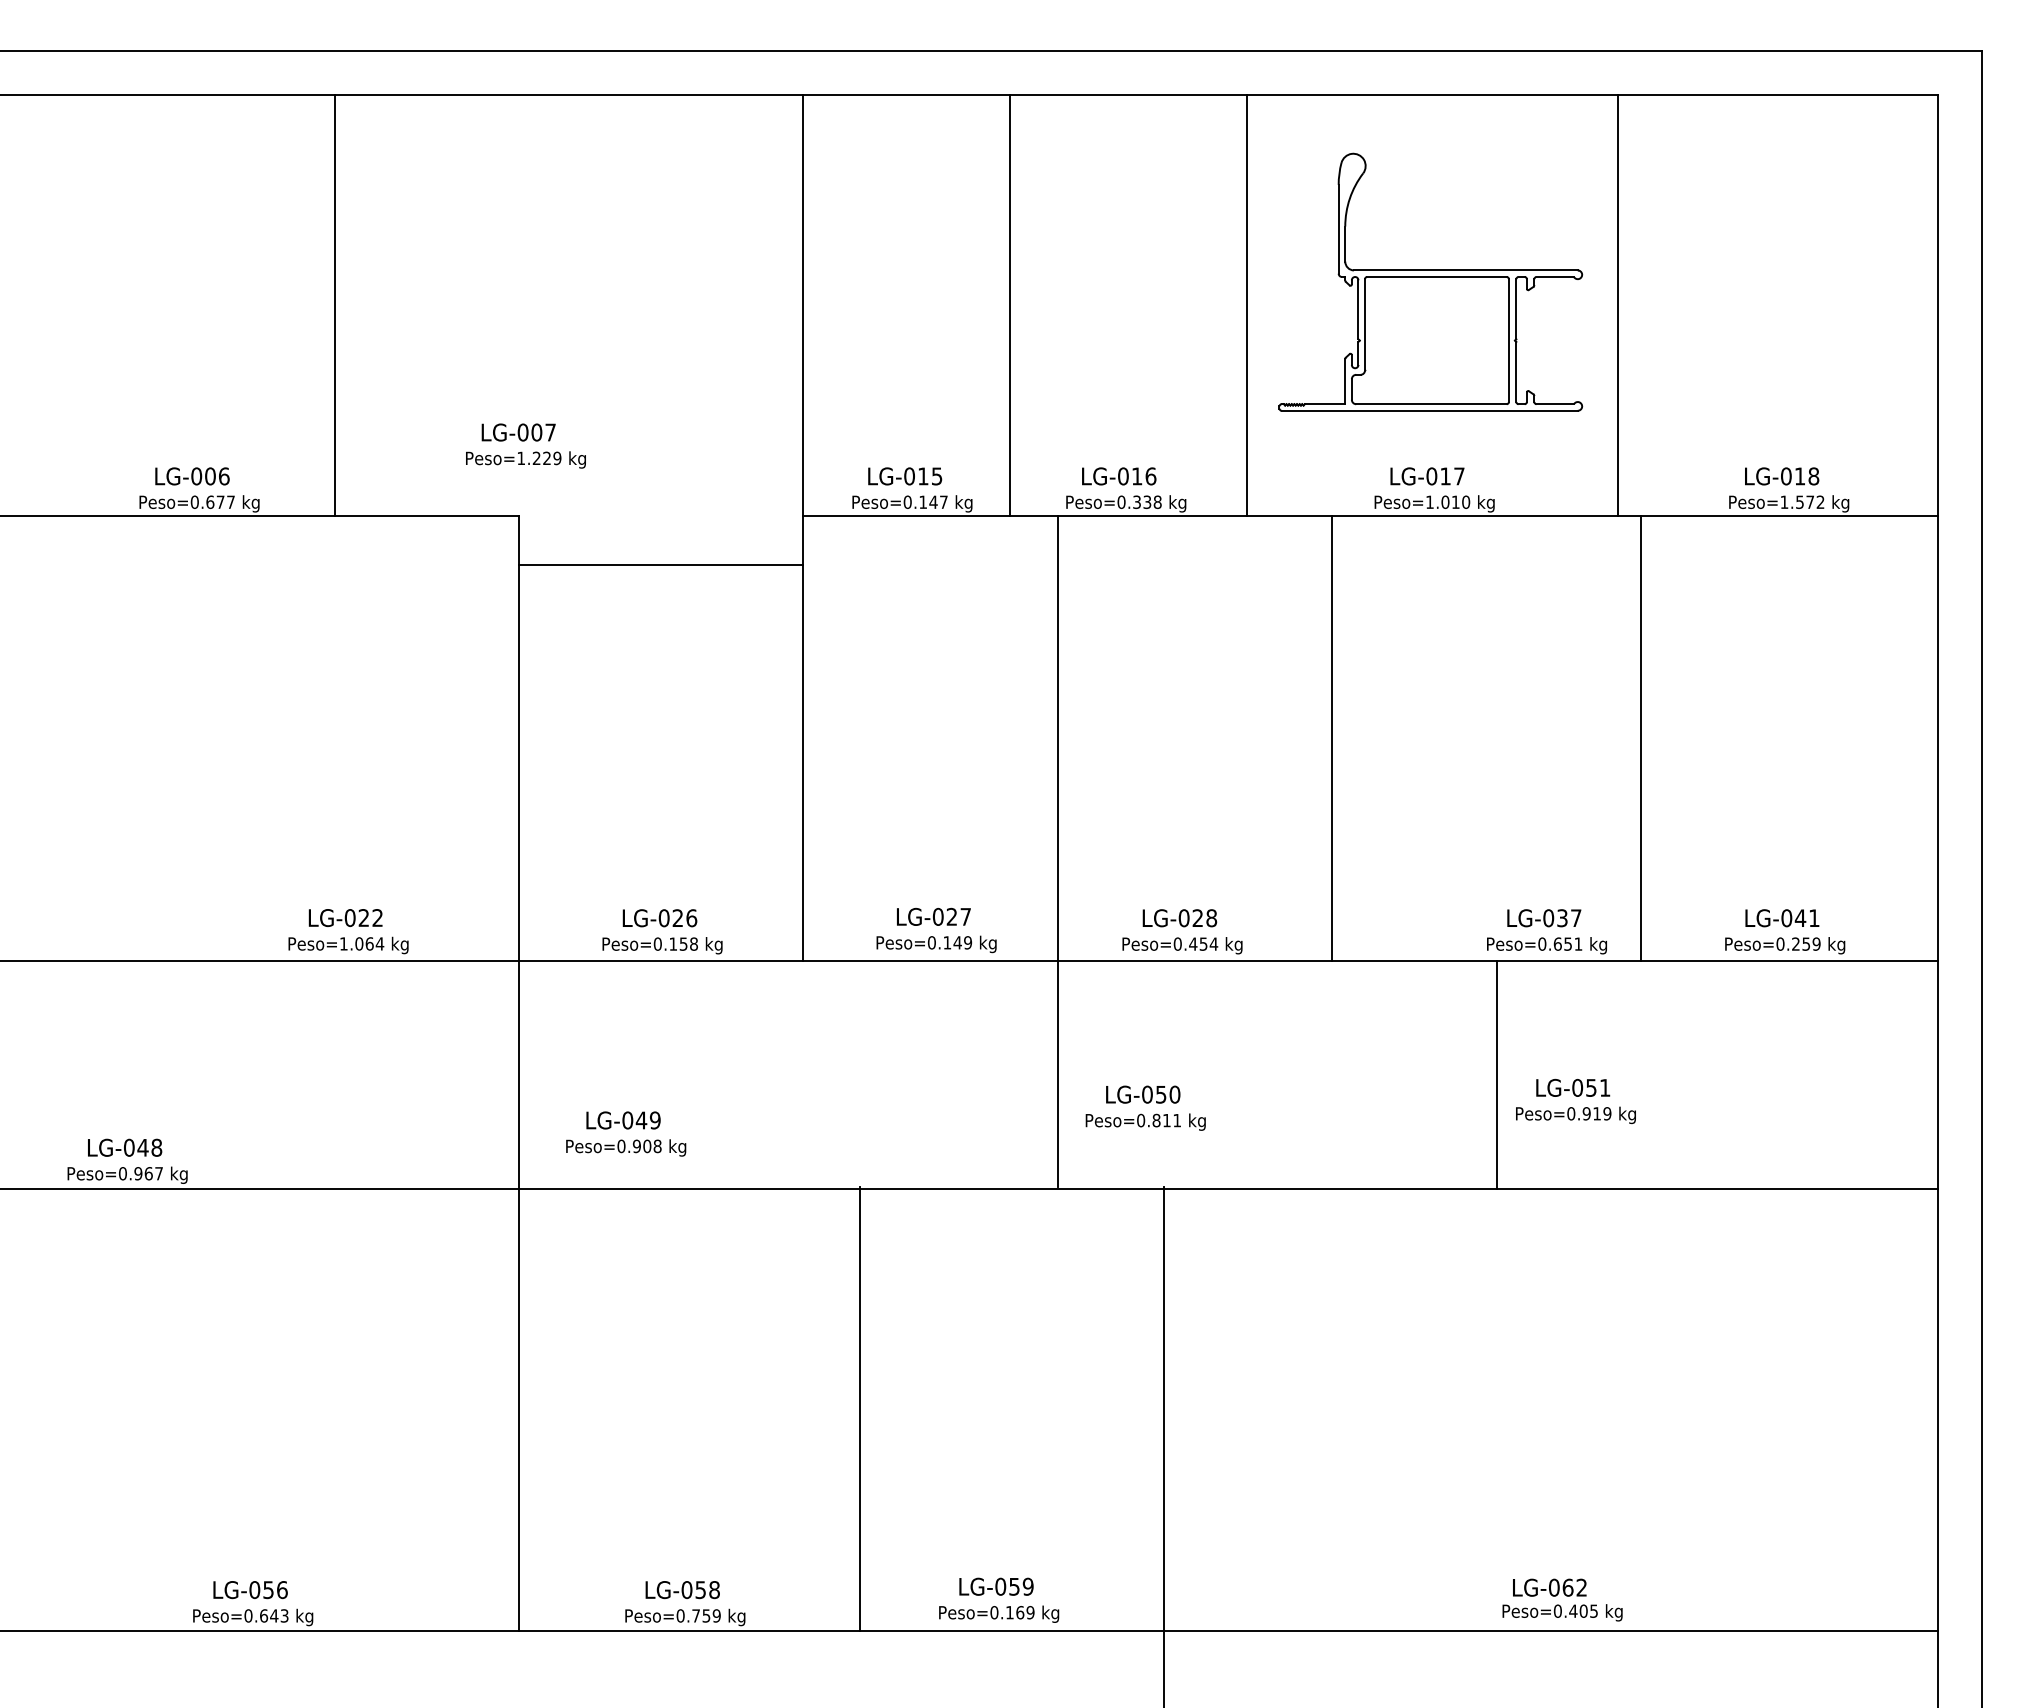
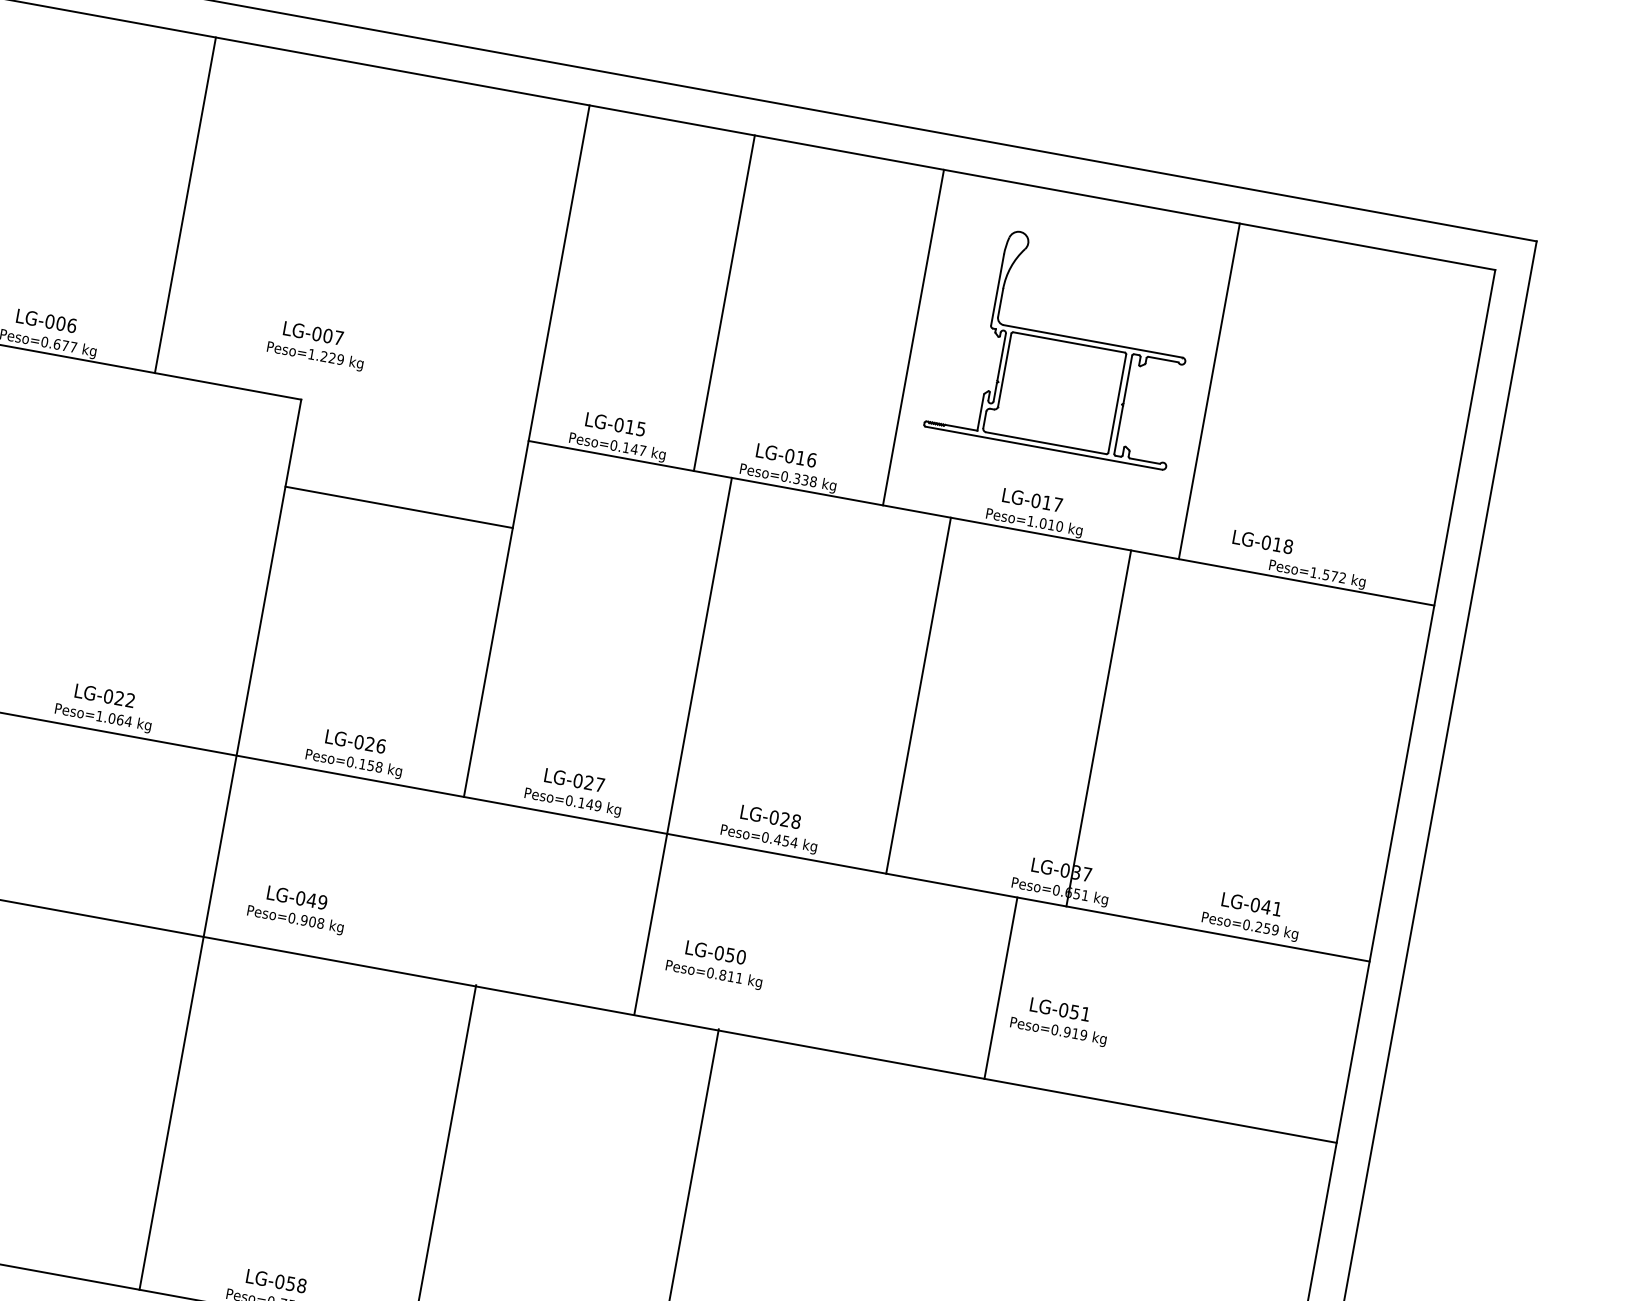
text: (1782, 476) -> (1263, 542), moved
line: (660, 564) -> (398, 507), moved
line: (1641, 738) -> (1099, 728), moved

